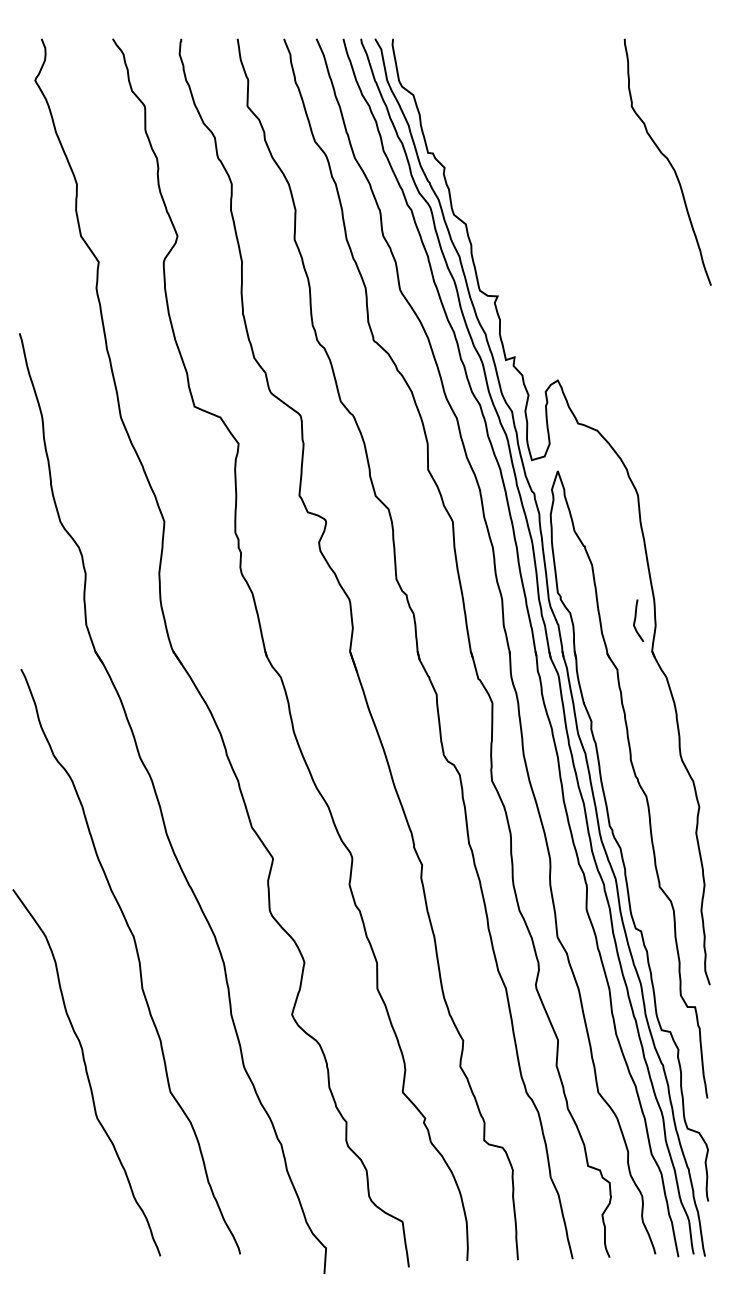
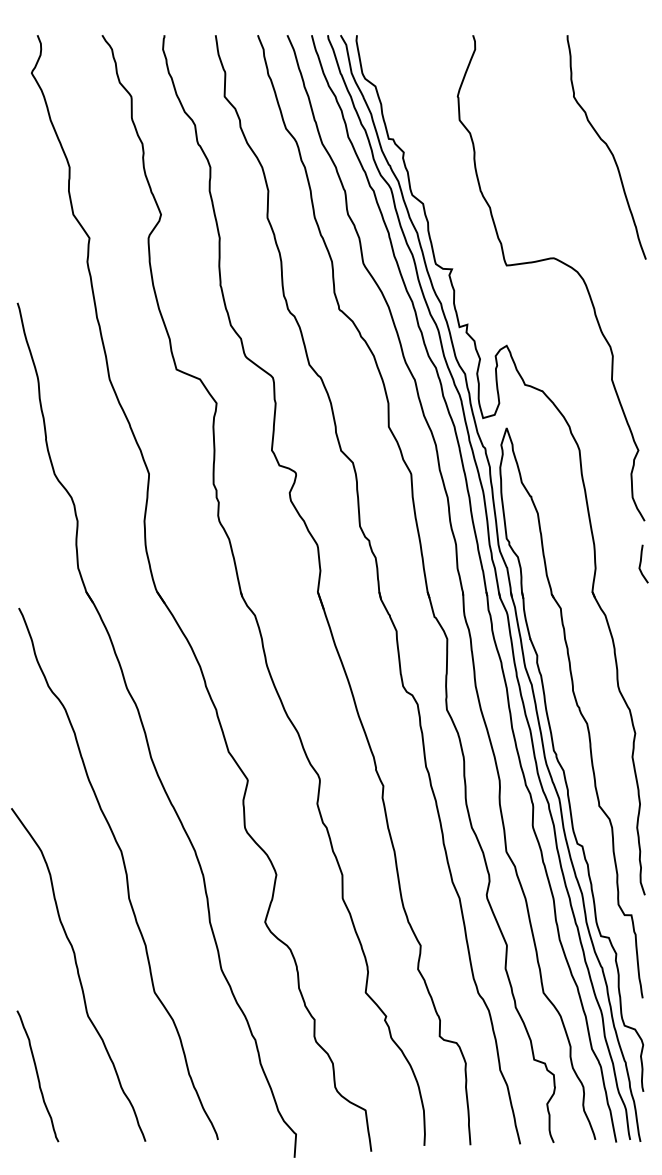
curve: (602, 286) -> (547, 260), added
curve: (636, 618) -> (641, 562), moved
curve: (41, 1184) -> (37, 1076), added

